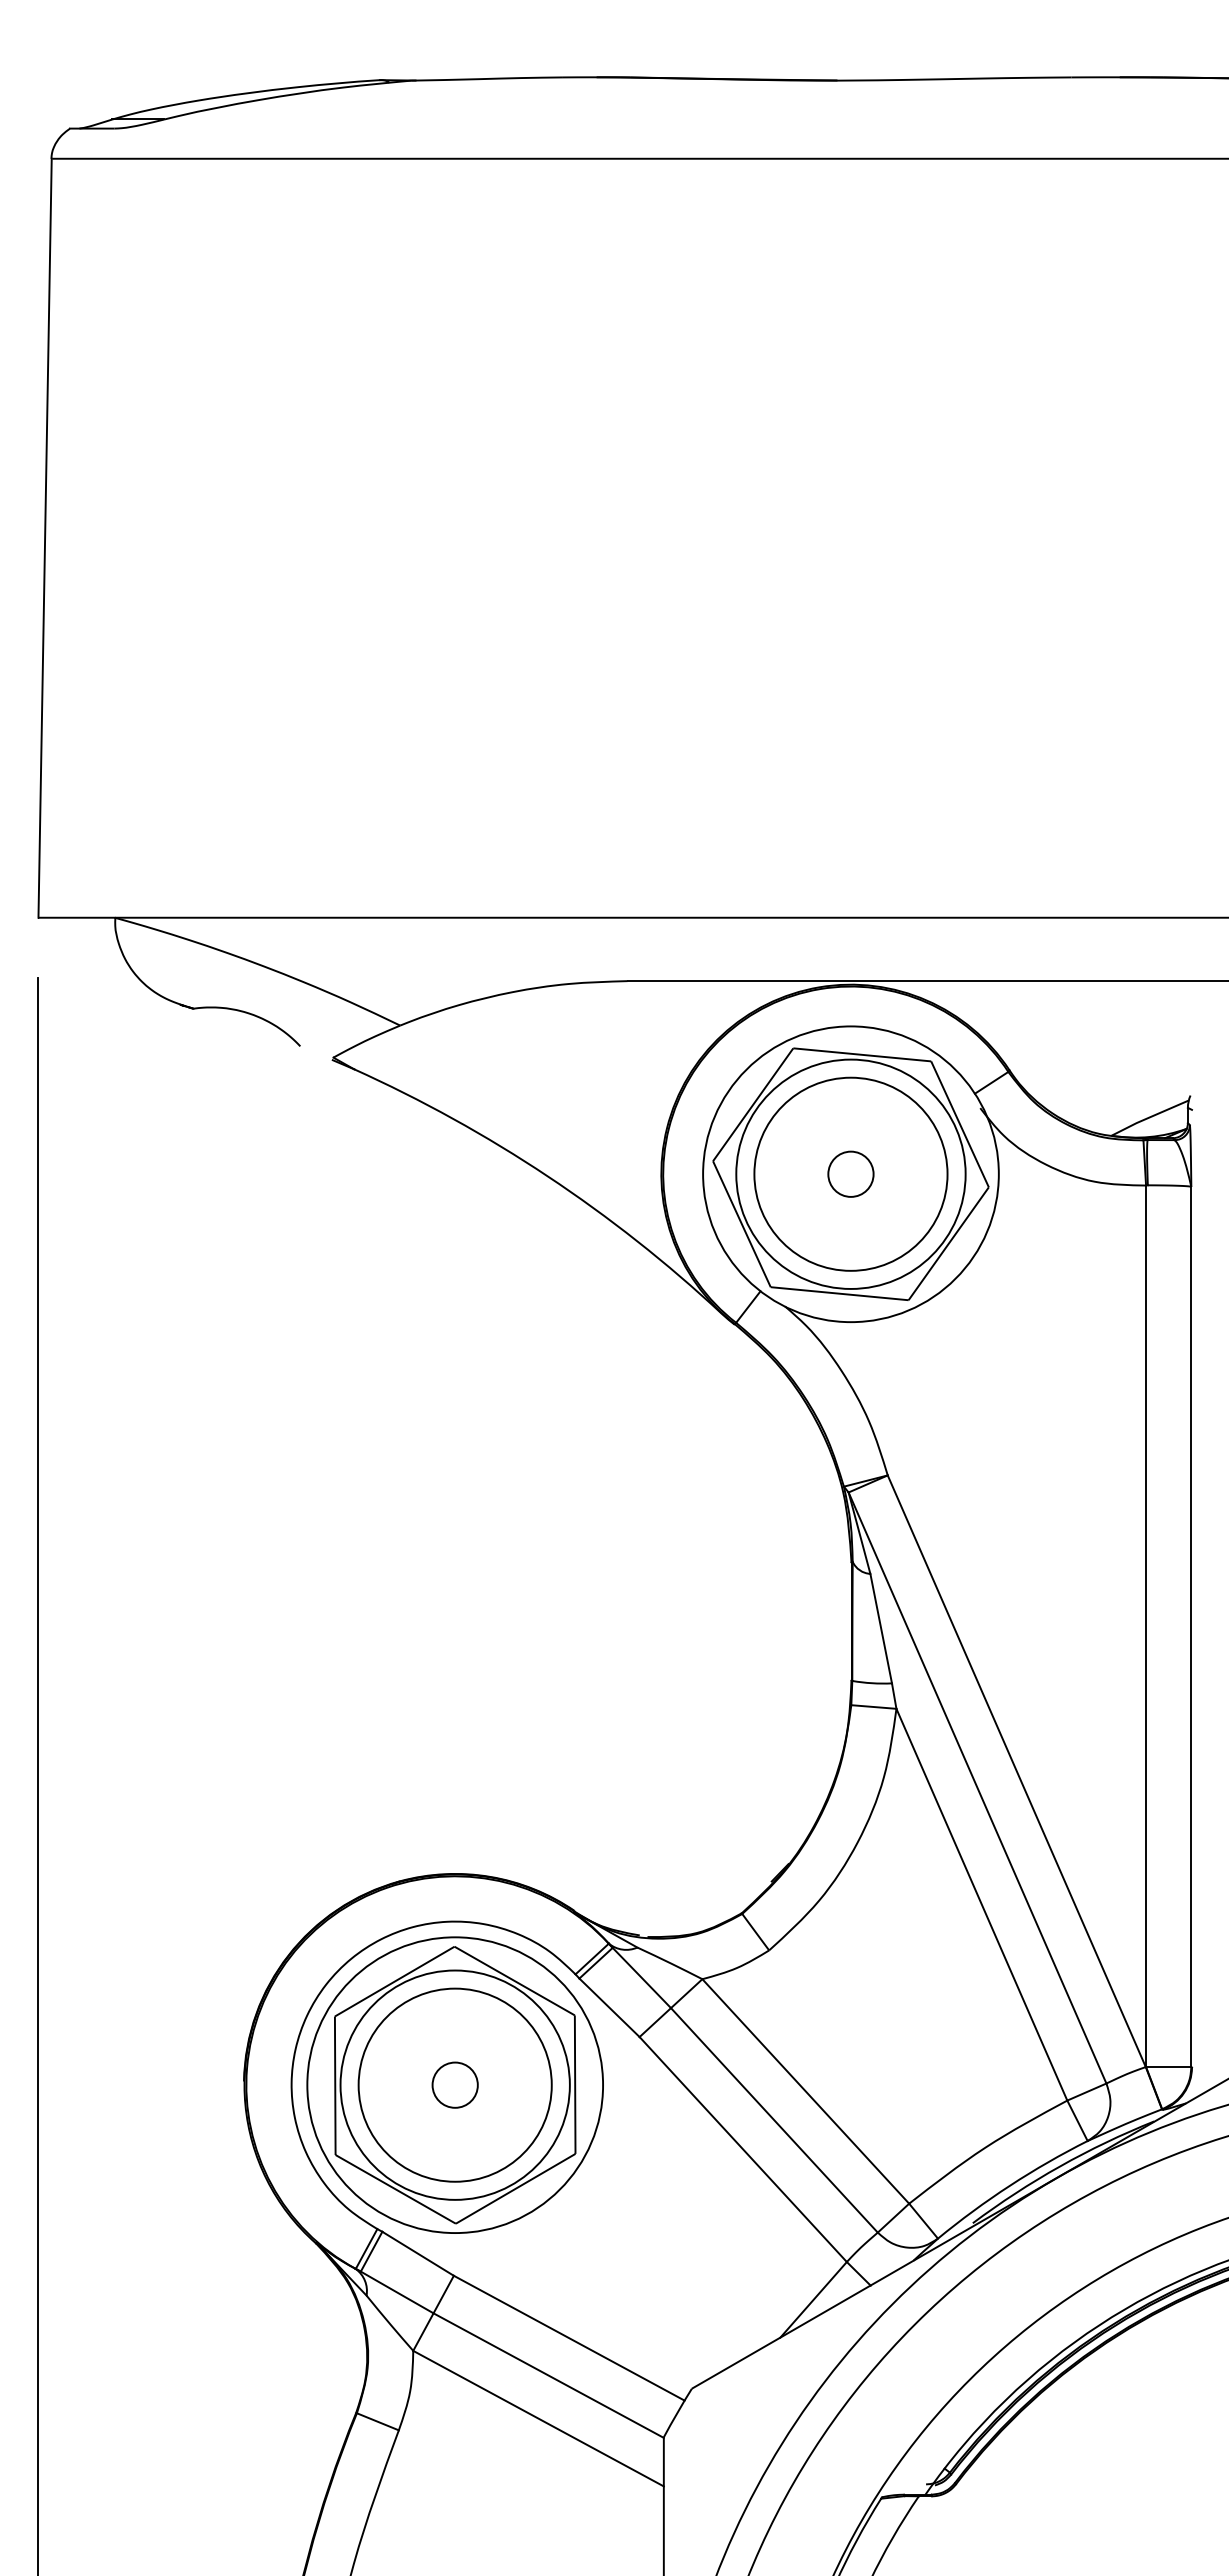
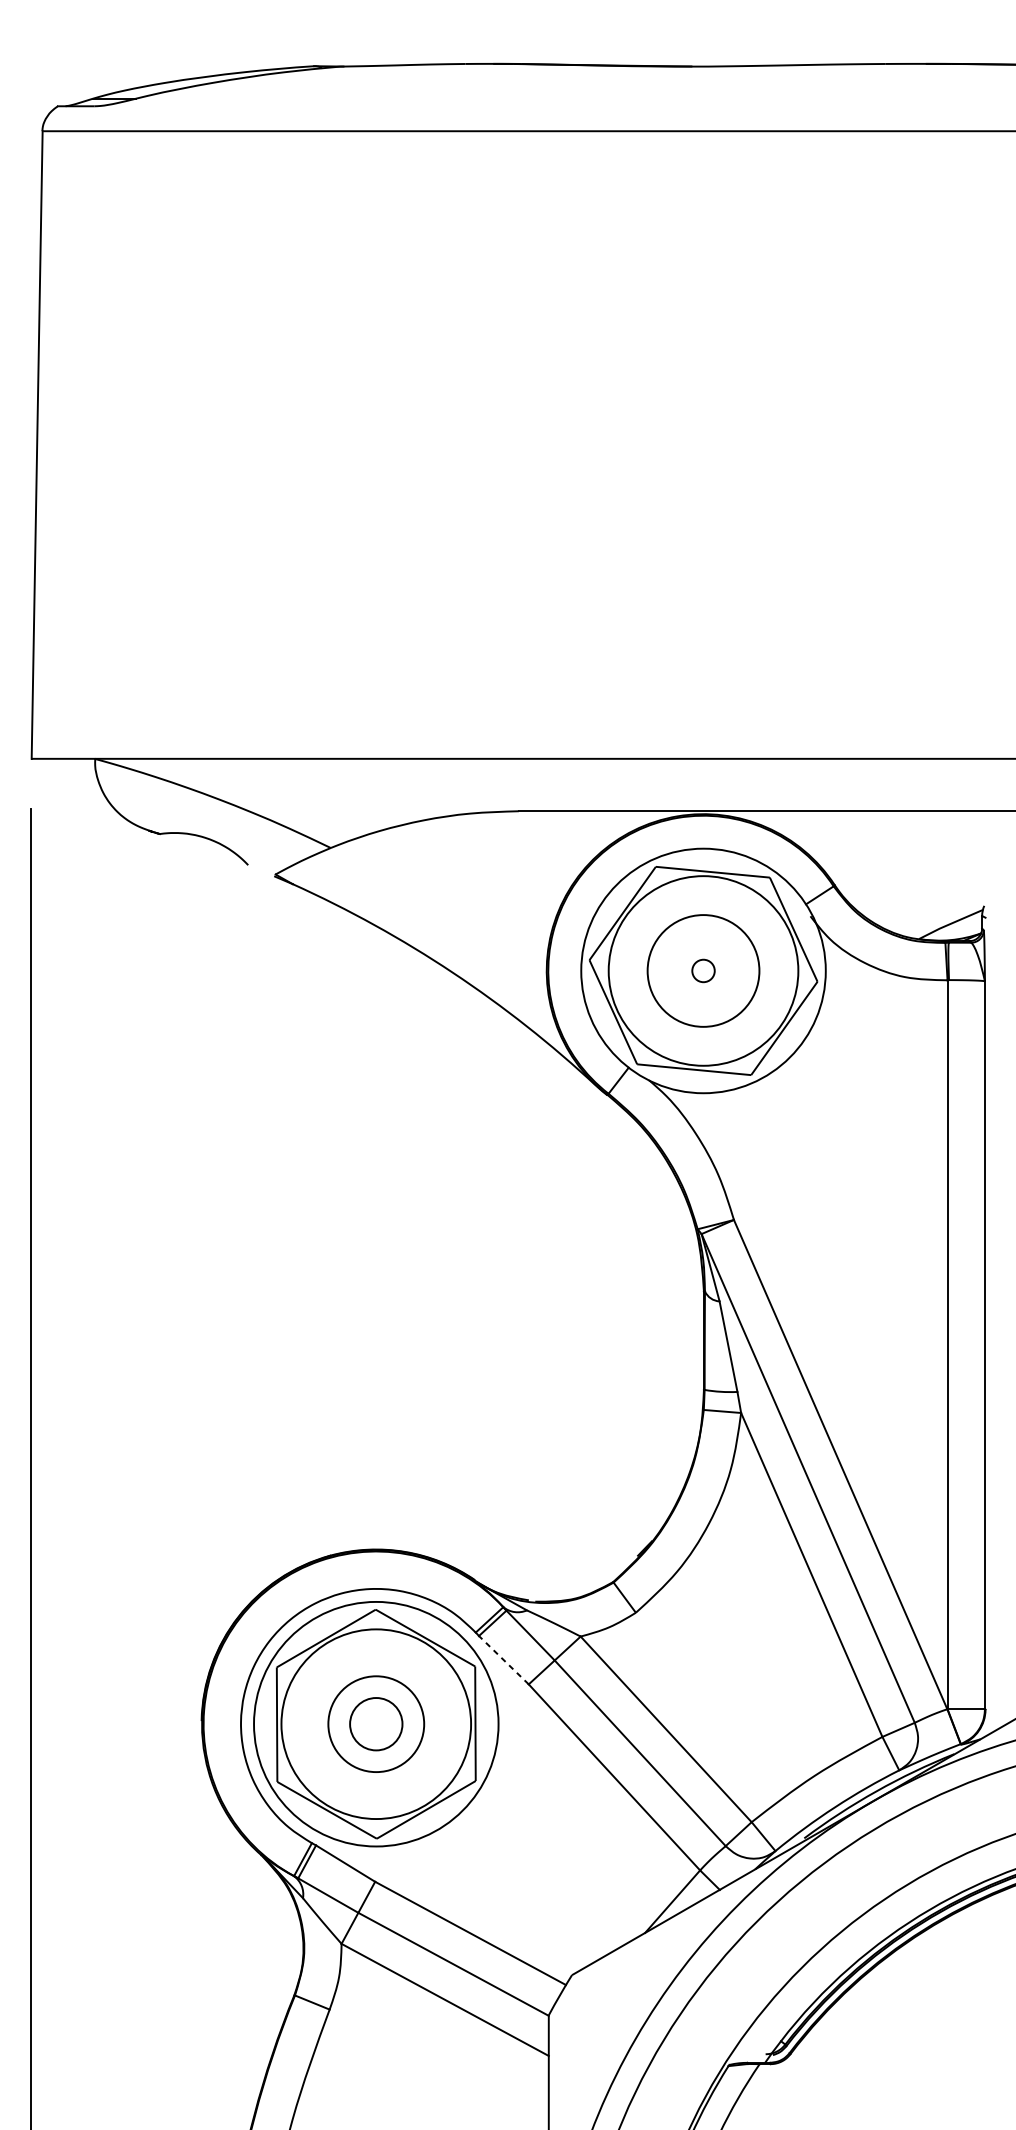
circle: (850, 1173) -> (703, 970), size x0.6
circle: (850, 1173) -> (703, 970), size x0.7
line: (609, 2007) -> (503, 1659), solid -> dashed
circle: (454, 2084) -> (375, 1723), size x0.6
circle: (454, 2084) -> (375, 1723), size x1.4

